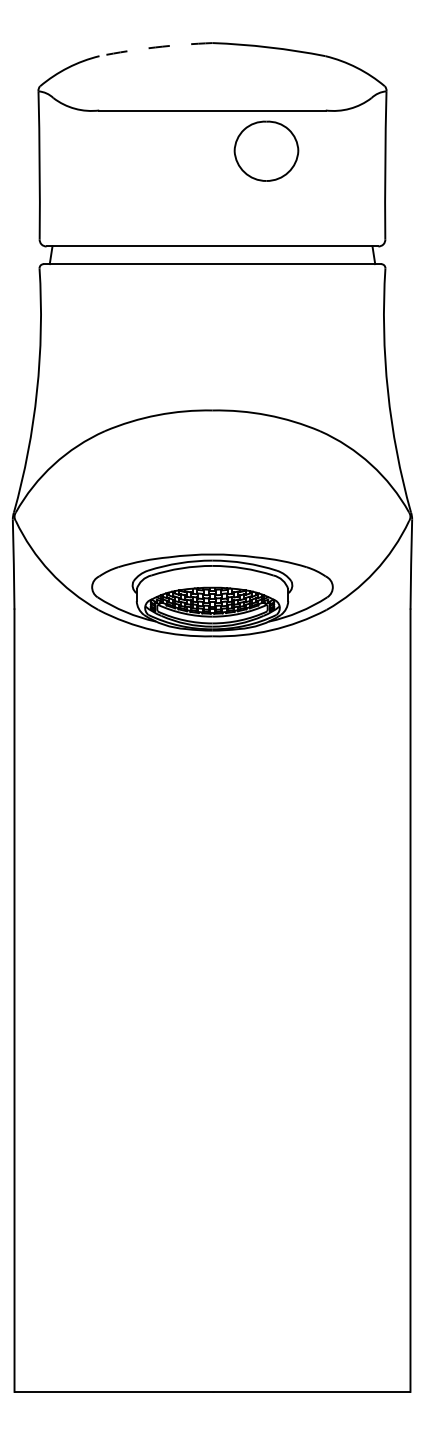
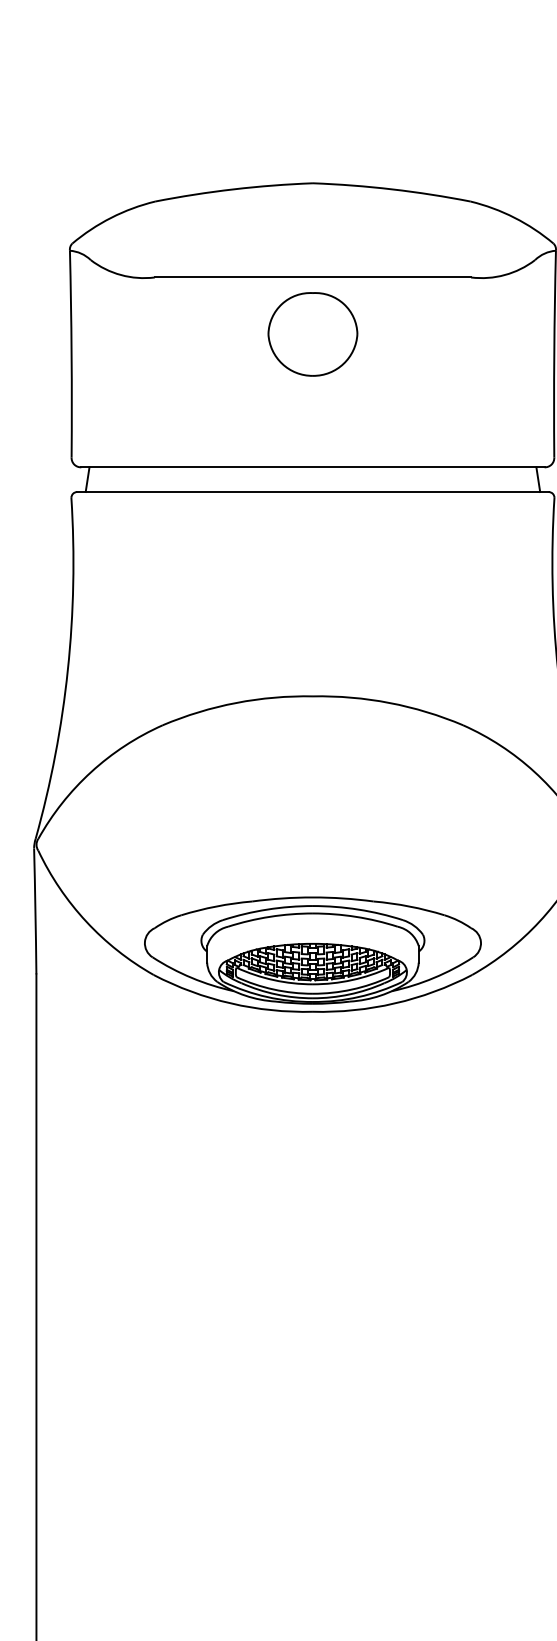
arc: (155, 47) -> (233, 189), dashed -> solid
part: (266, 150) -> (312, 333), moved

